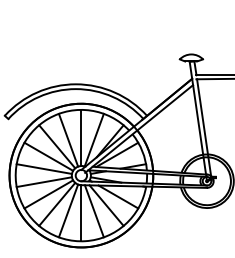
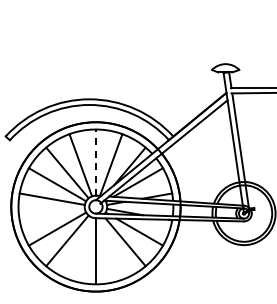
line: (81, 137) -> (95, 162), solid -> dashed
line: (43, 182) -> (51, 214), removed
line: (68, 210) -> (80, 248), removed
line: (94, 210) -> (111, 248), removed

